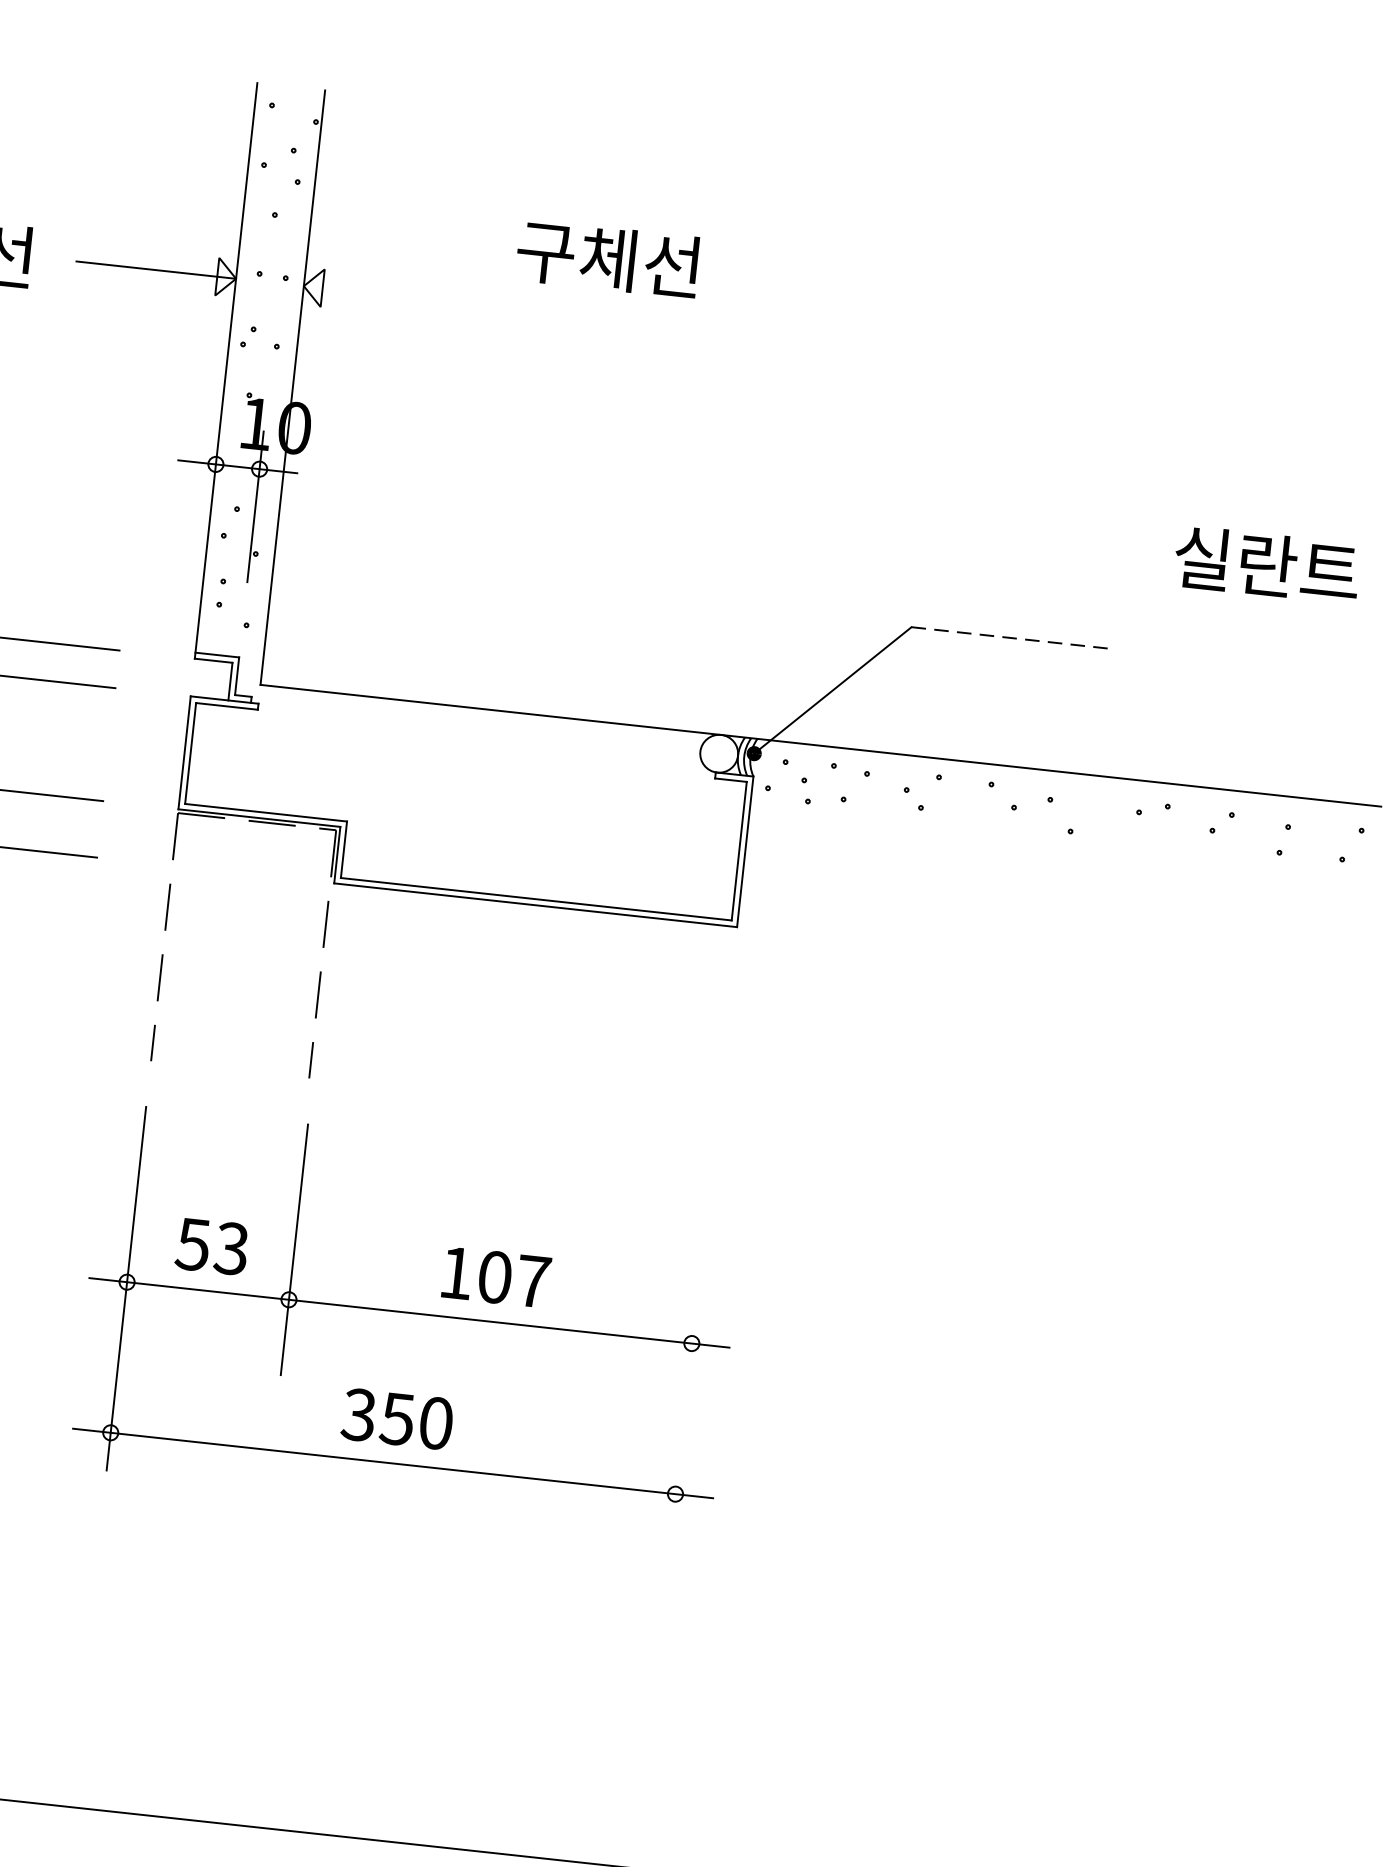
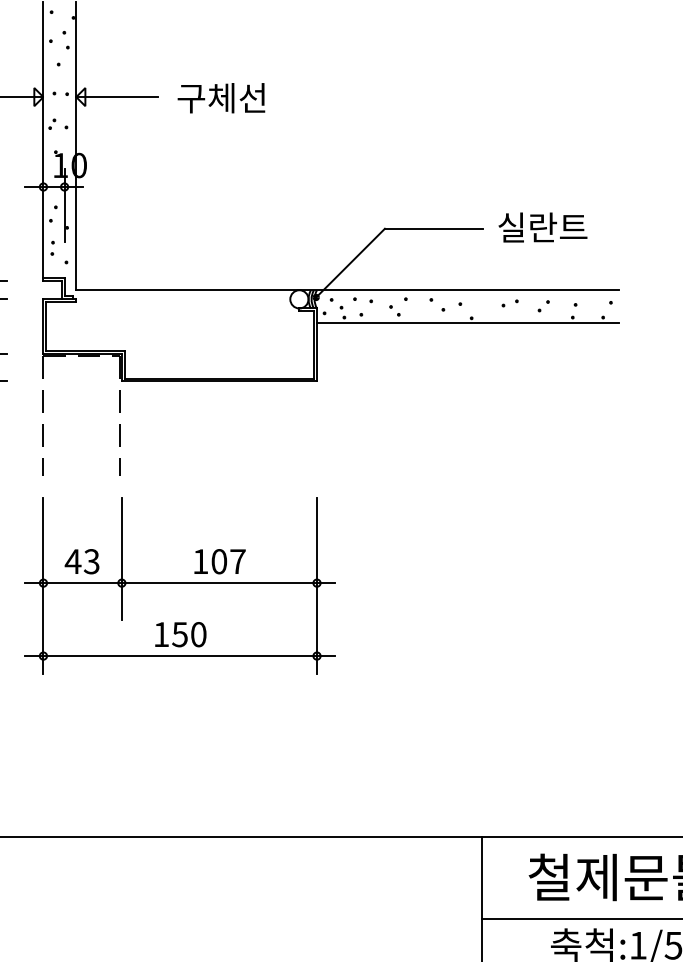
text: (608, 259) -> (221, 98), moved
line: (386, 295) -> (116, 97), added
text: (1266, 564) -> (542, 227), moved
line: (1011, 637) -> (433, 228), dashed -> solid
line: (1062, 841) -> (468, 323), added
text: (191, 1244) -> (72, 561), 53 -> 43
line: (692, 1350) -> (317, 586), added
text: (357, 1414) -> (160, 634), 350 -> 150

